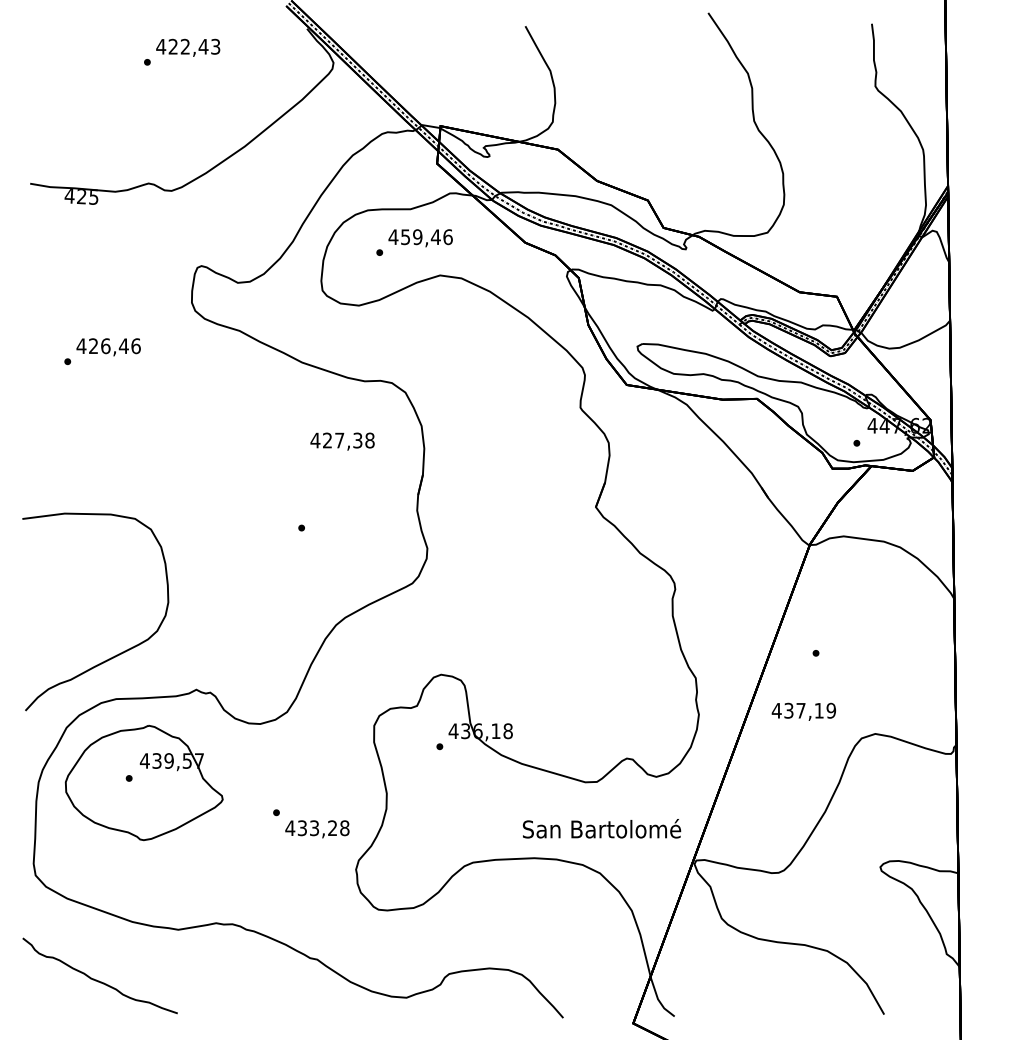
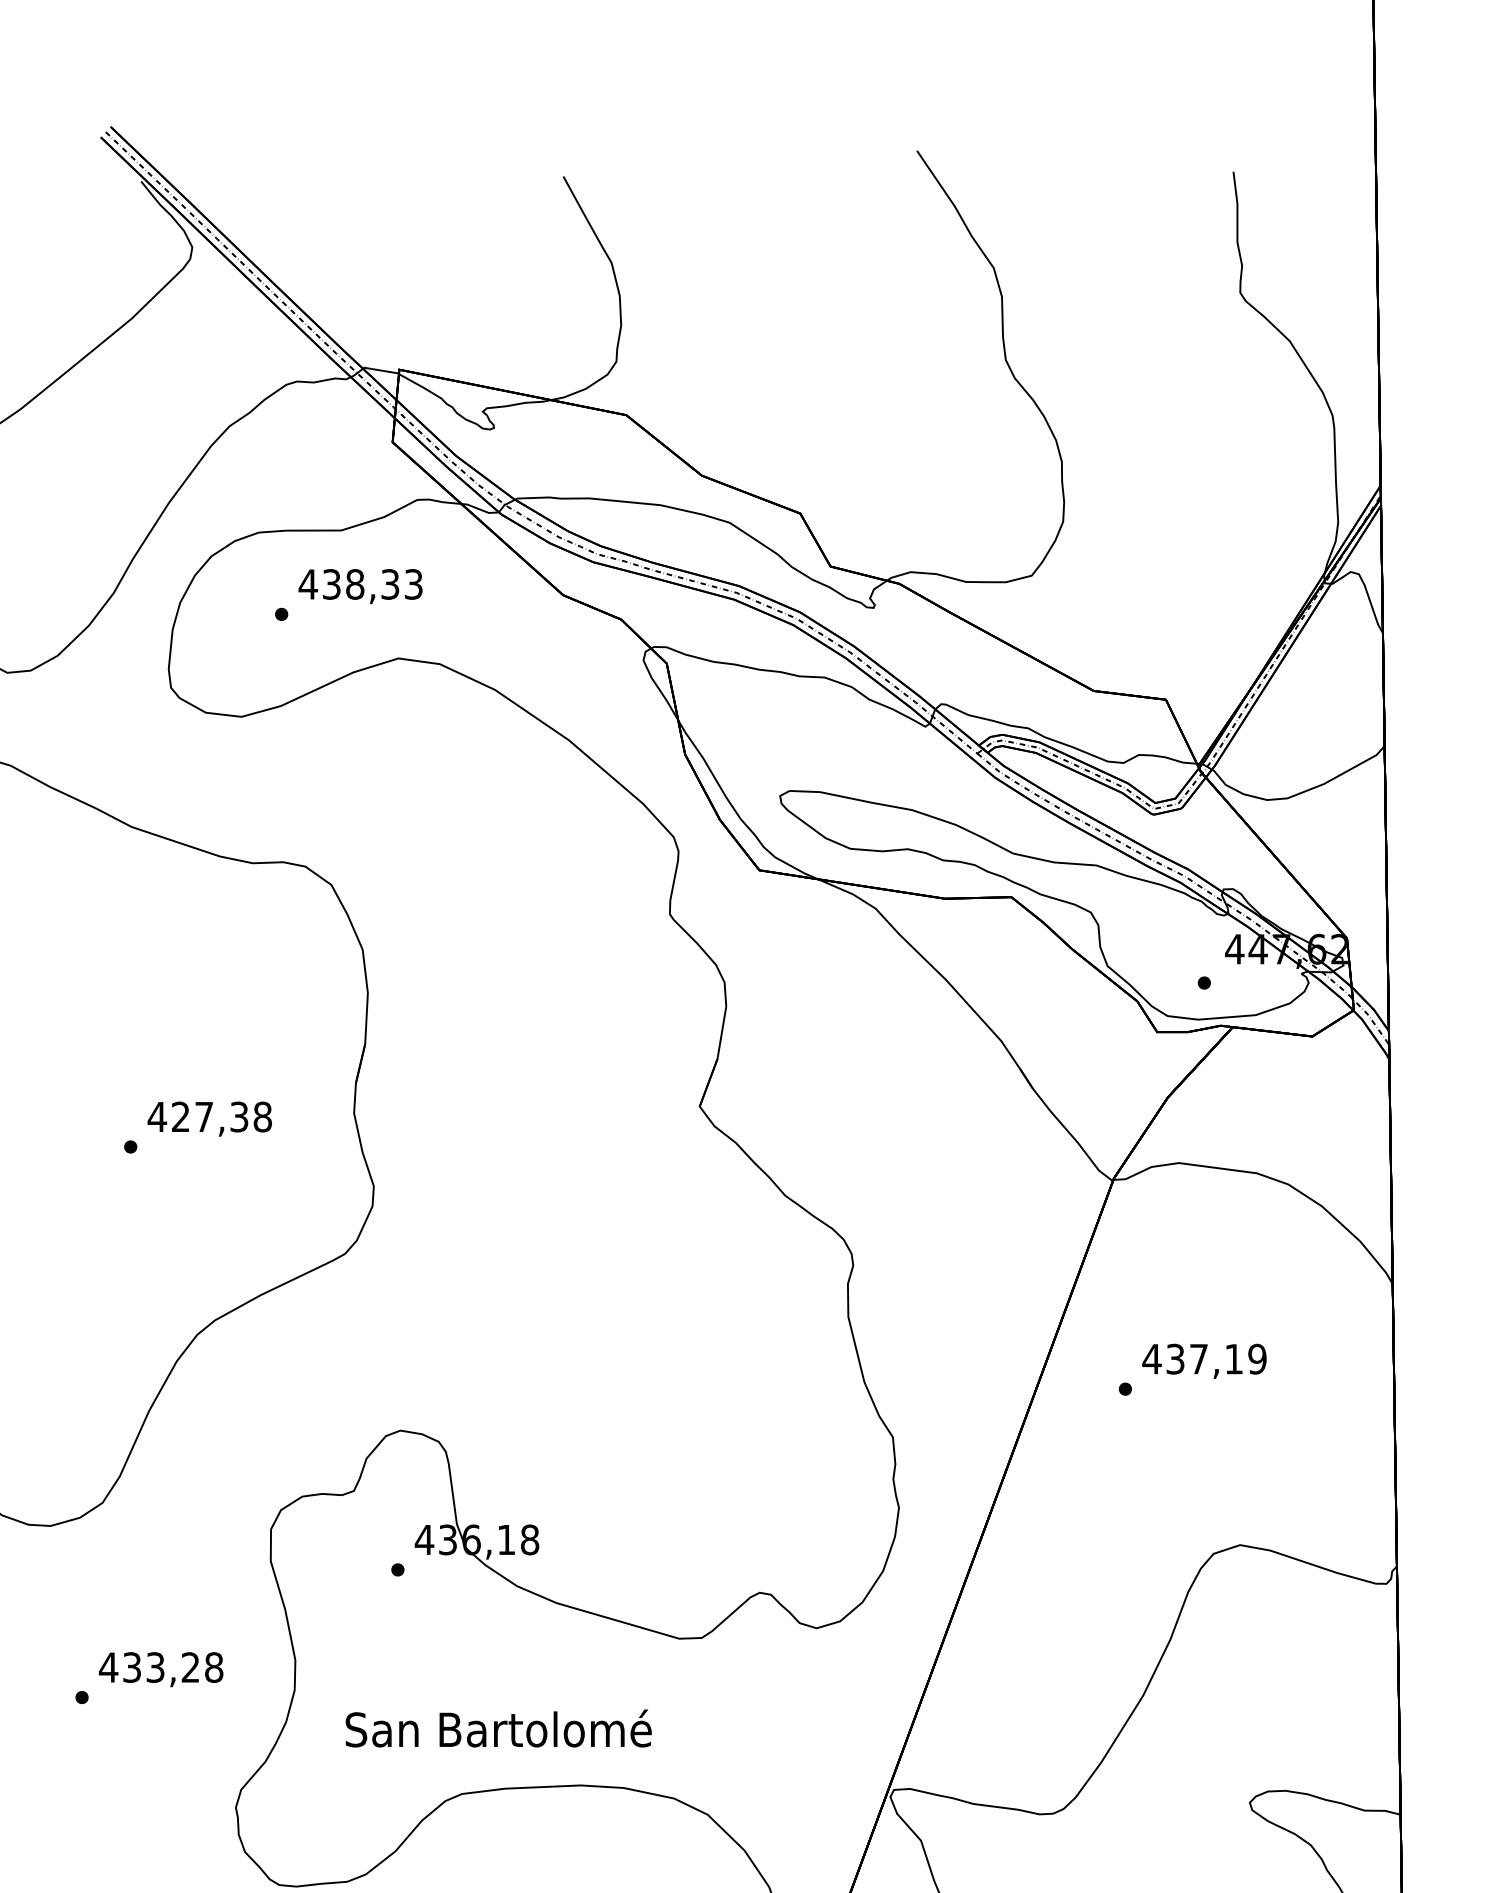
text: (426, 237) -> (372, 585), 459,46 -> 438,33
text: (342, 441) -> (209, 1118), moved
text: (803, 711) -> (1203, 1360), moved
text: (601, 828) -> (497, 1728), moved
text: (317, 829) -> (161, 1669), moved

